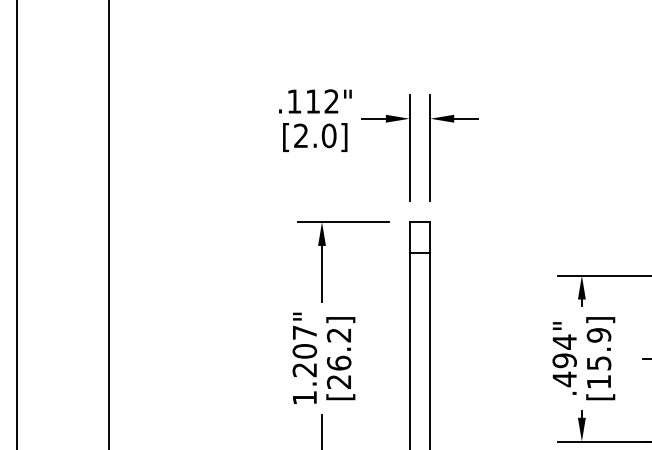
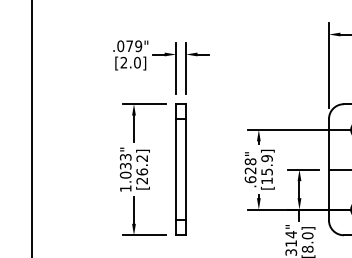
text: (312, 102) -> (129, 46), .112" -> .079"
text: (304, 351) -> (125, 166), 1.207" -> 1.033"
text: (564, 360) -> (250, 170), .494" -> .628"

